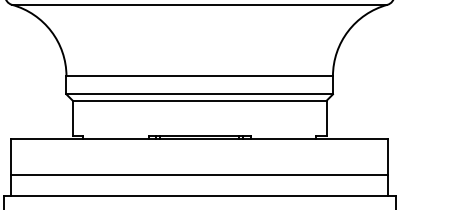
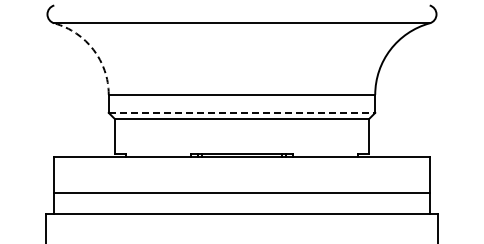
arc: (51, 31) -> (93, 49), solid -> dashed
line: (200, 94) -> (242, 112), solid -> dashed

